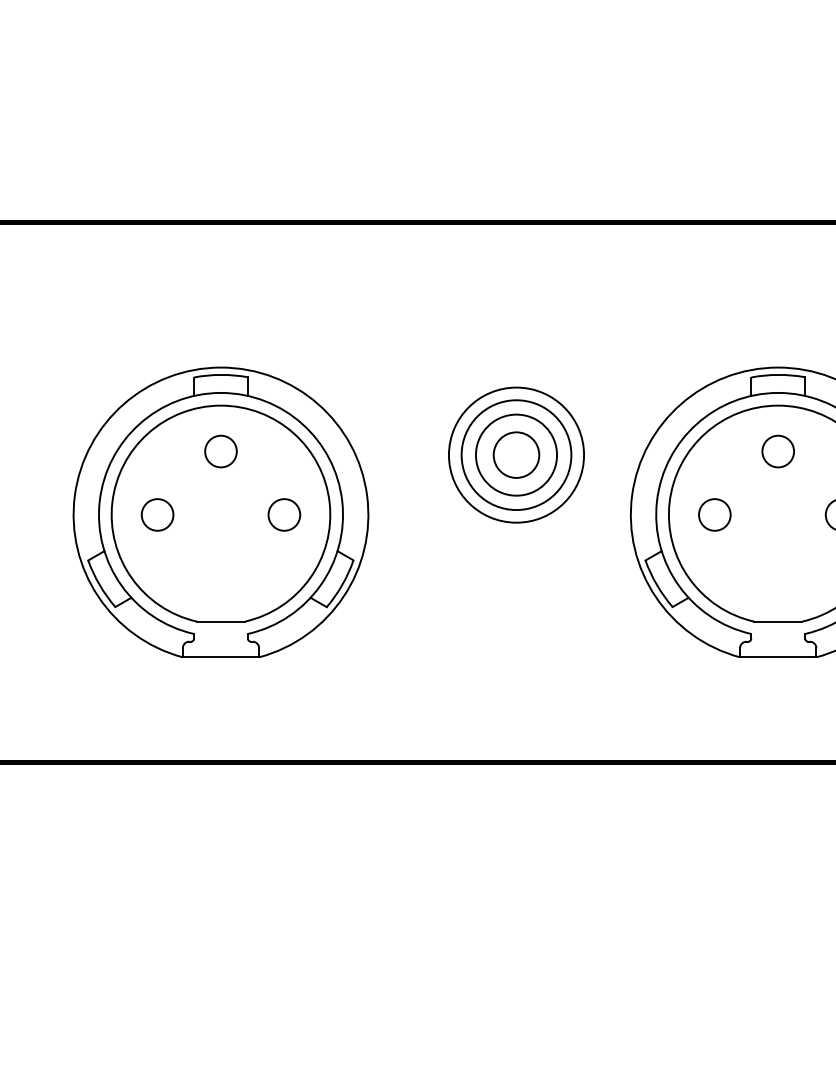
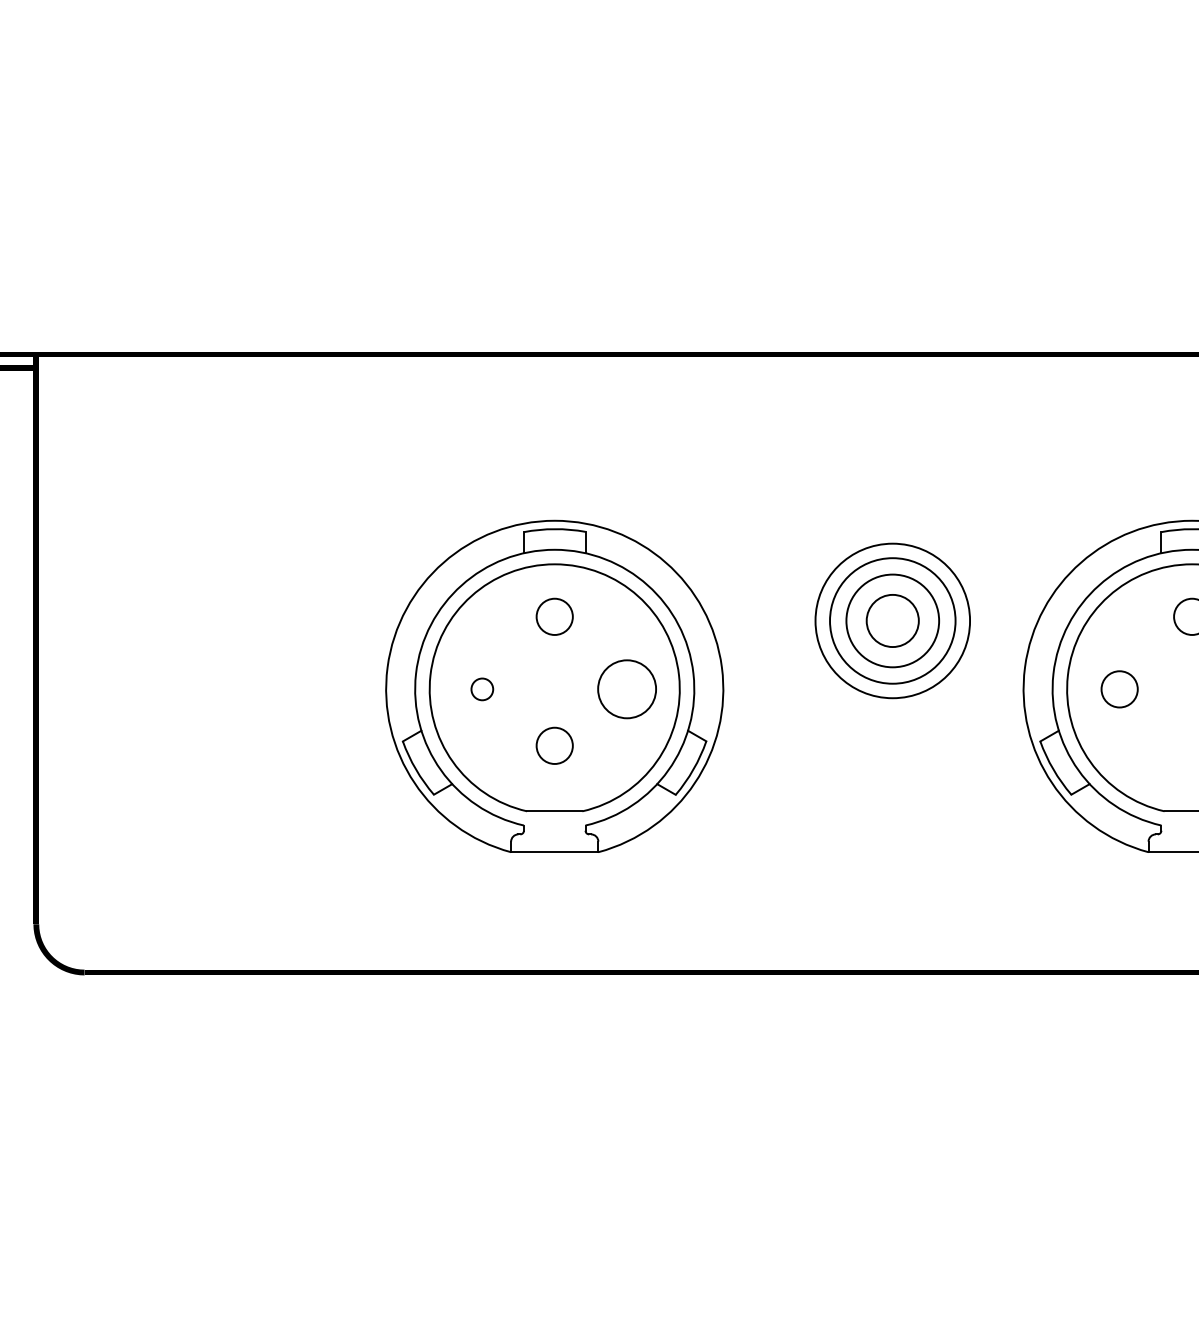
circle: (157, 515) -> (482, 689), size x0.6
circle: (284, 515) -> (627, 689), size x1.6
circle: (220, 564) -> (554, 745), added

